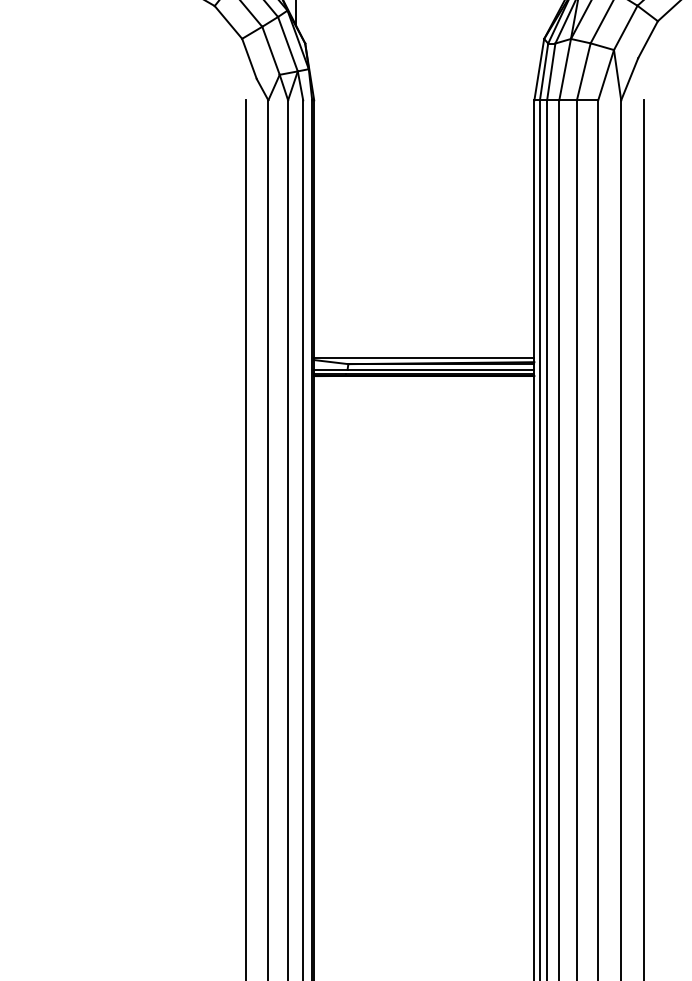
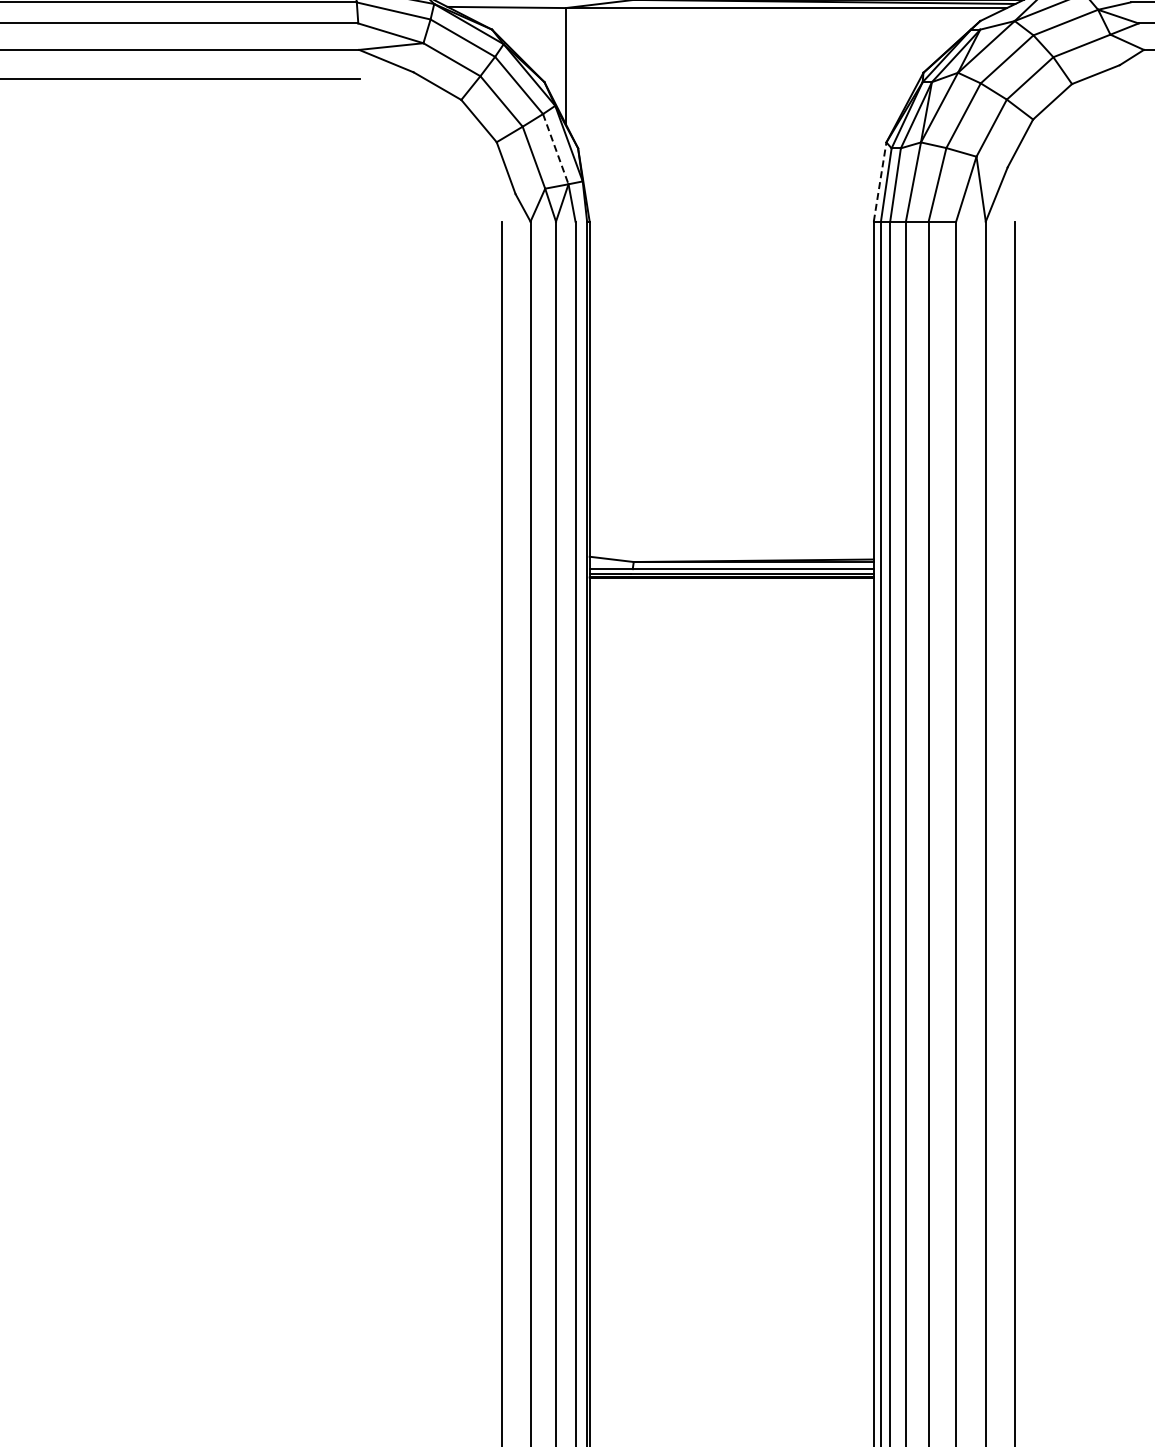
line: (287, 44) -> (555, 149), solid -> dashed
line: (539, 69) -> (880, 181), solid -> dashed
line: (424, 357) -> (731, 553), removed

